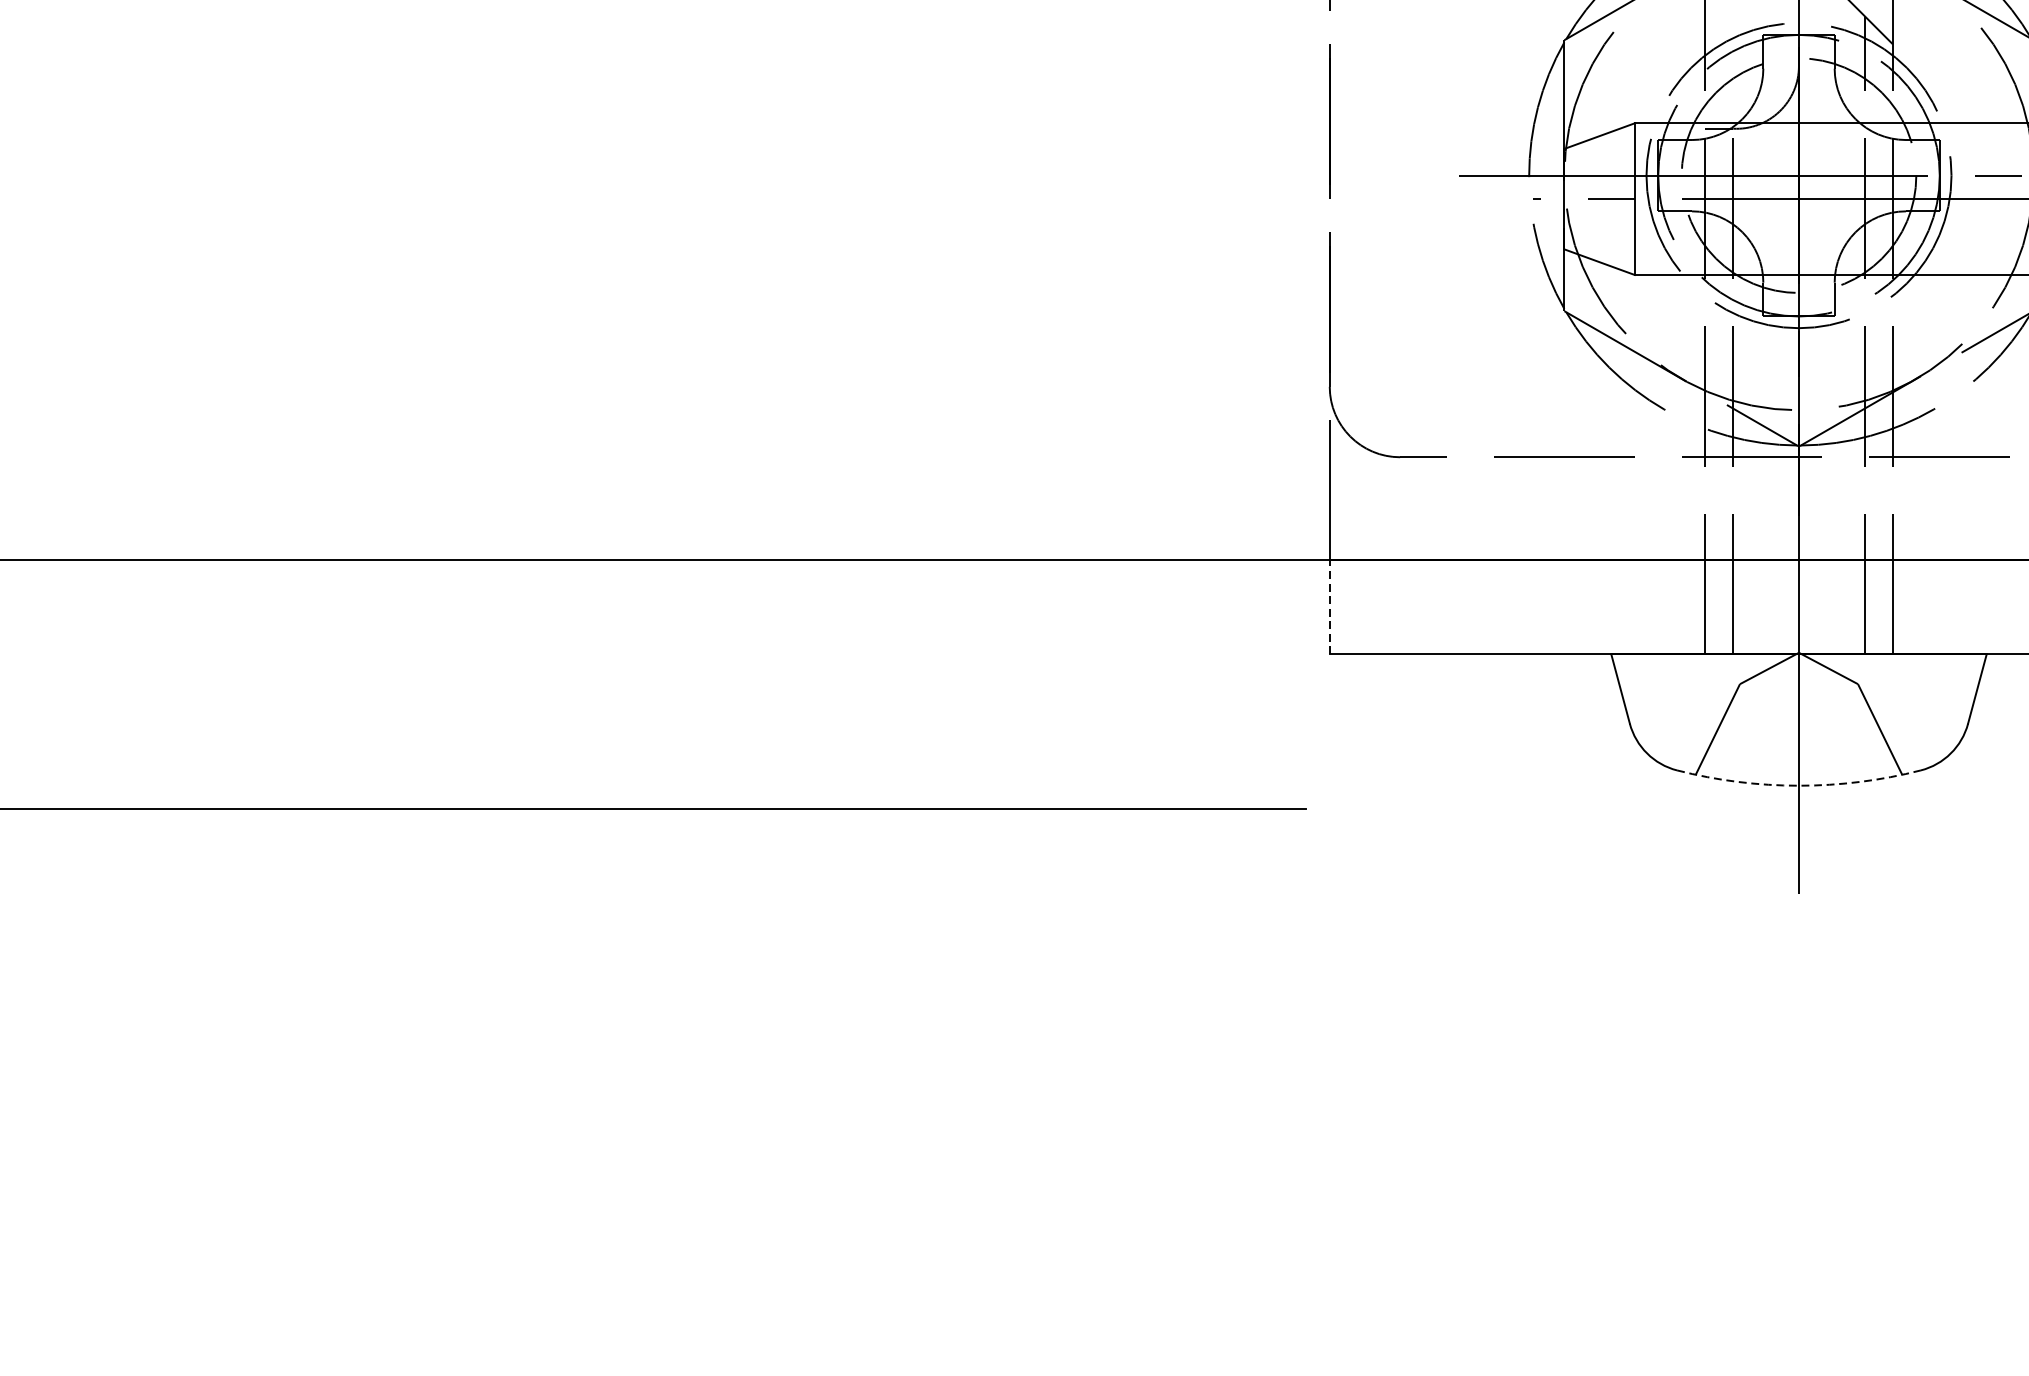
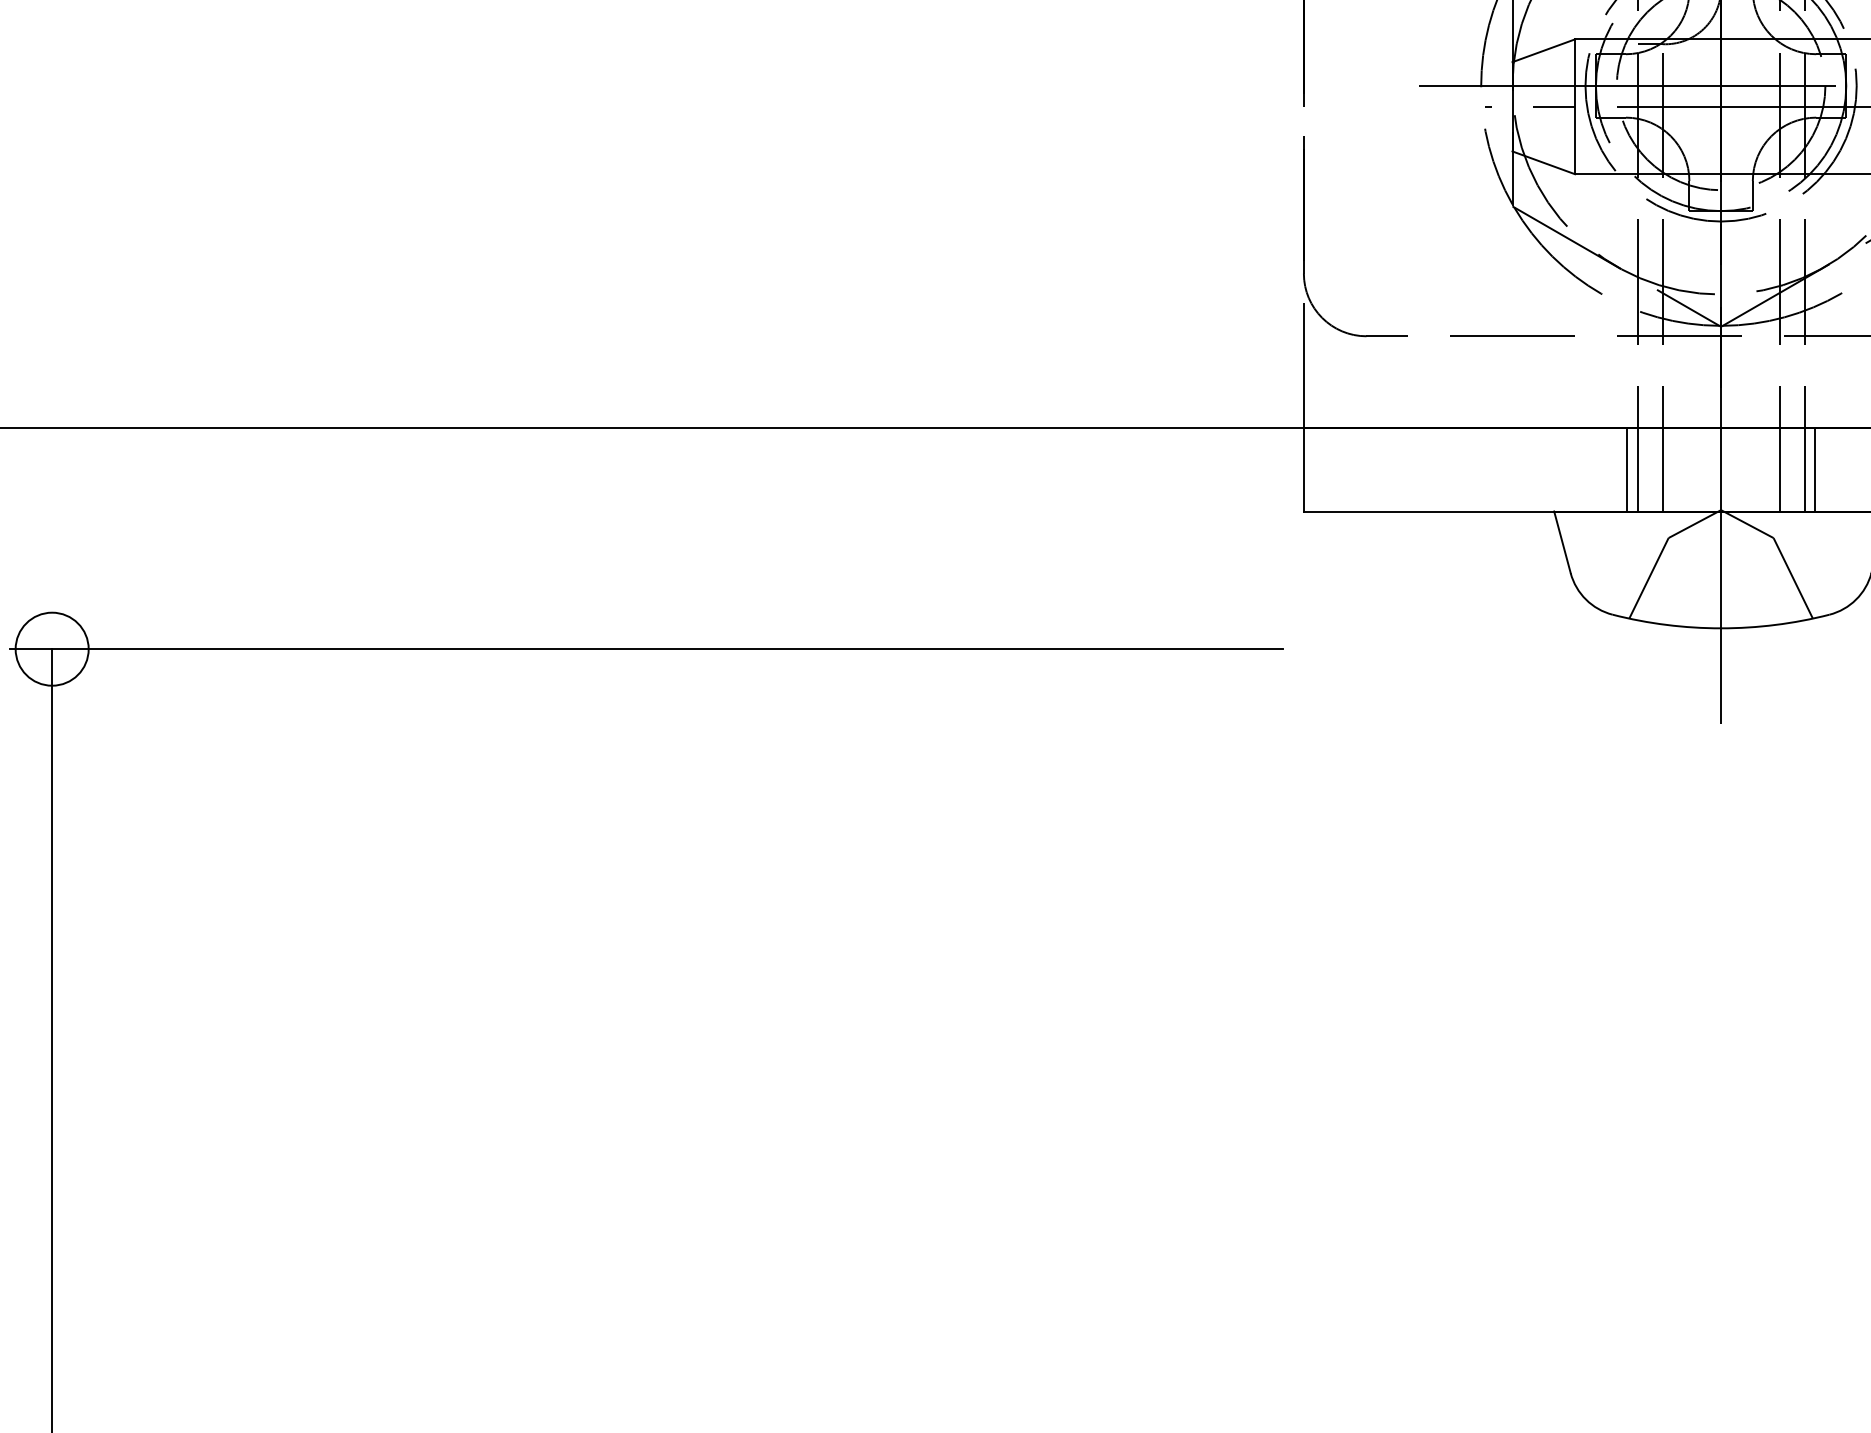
line: (1329, 607) -> (1303, 469), dashed -> solid
line: (1693, 607) -> (1627, 469), added
line: (1904, 607) -> (1814, 469), added
arc: (1799, 785) -> (1721, 628), dashed -> solid

